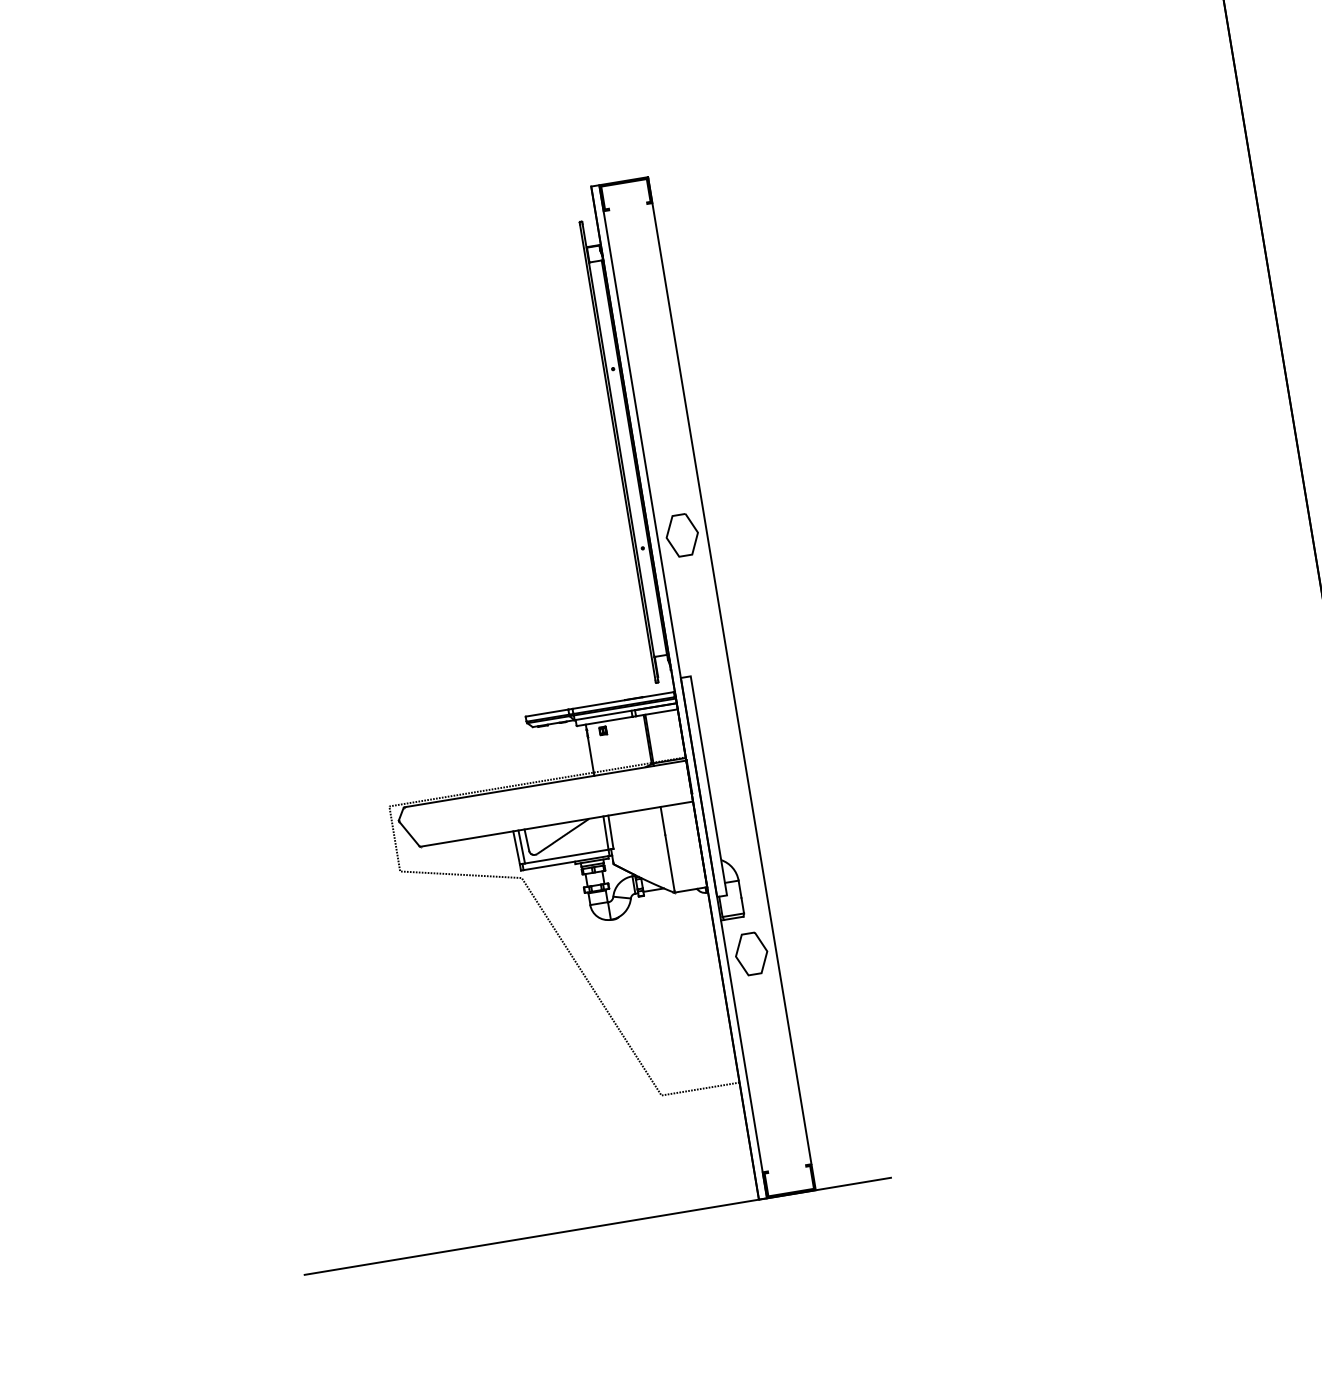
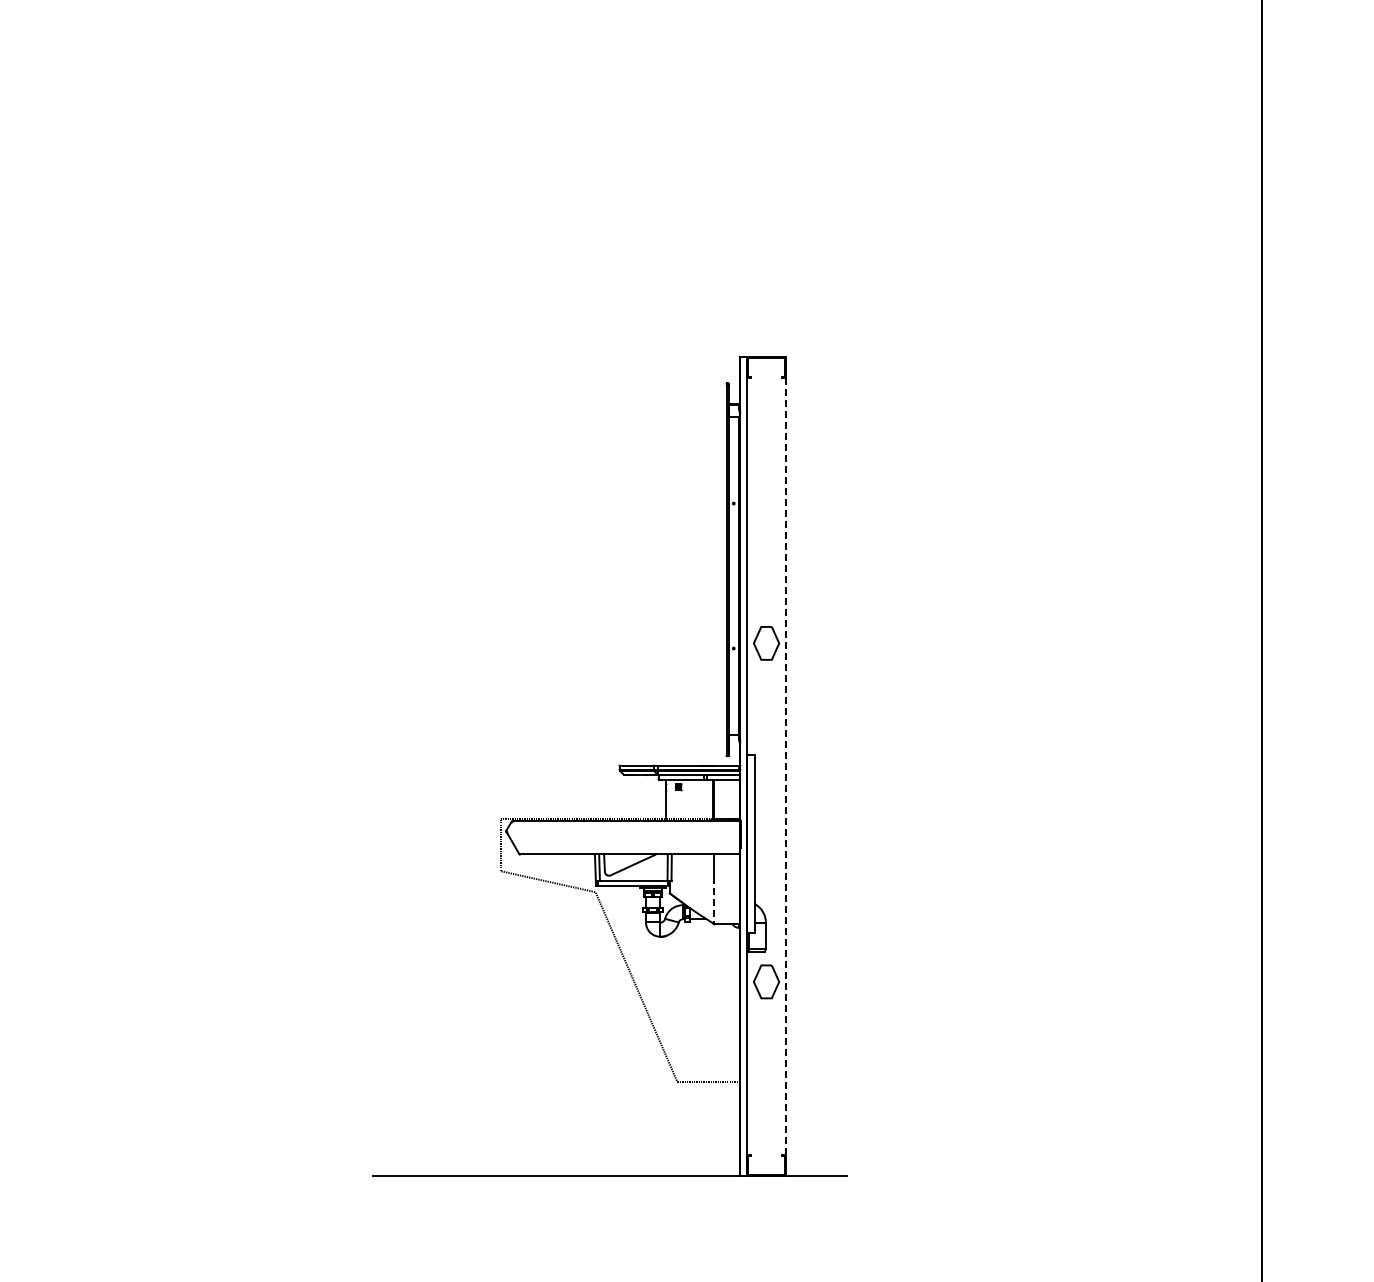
line: (729, 669) -> (786, 755), solid -> dashed
line: (670, 862) -> (714, 899), solid -> dashed

